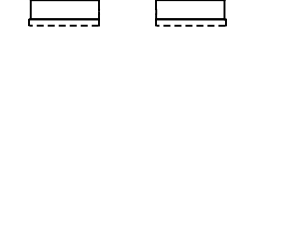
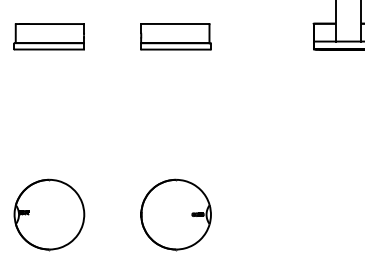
line: (63, 25) -> (48, 49), dashed -> solid
line: (190, 25) -> (175, 49), dashed -> solid
part: (64, 190) -> (49, 214), added
part: (190, 190) -> (175, 214), added

